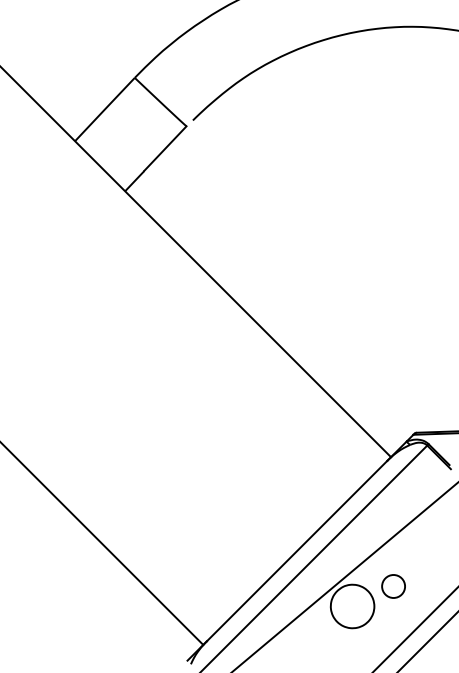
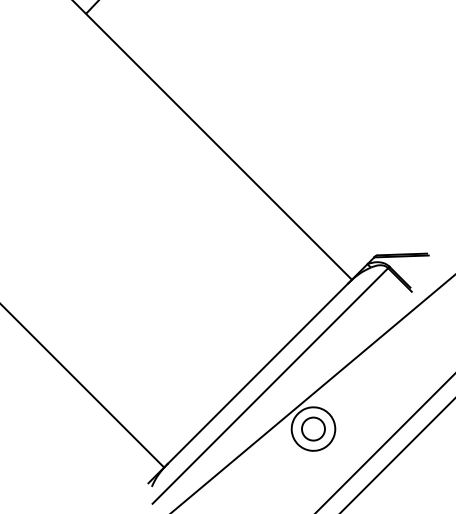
circle: (393, 586) -> (313, 429), moved

